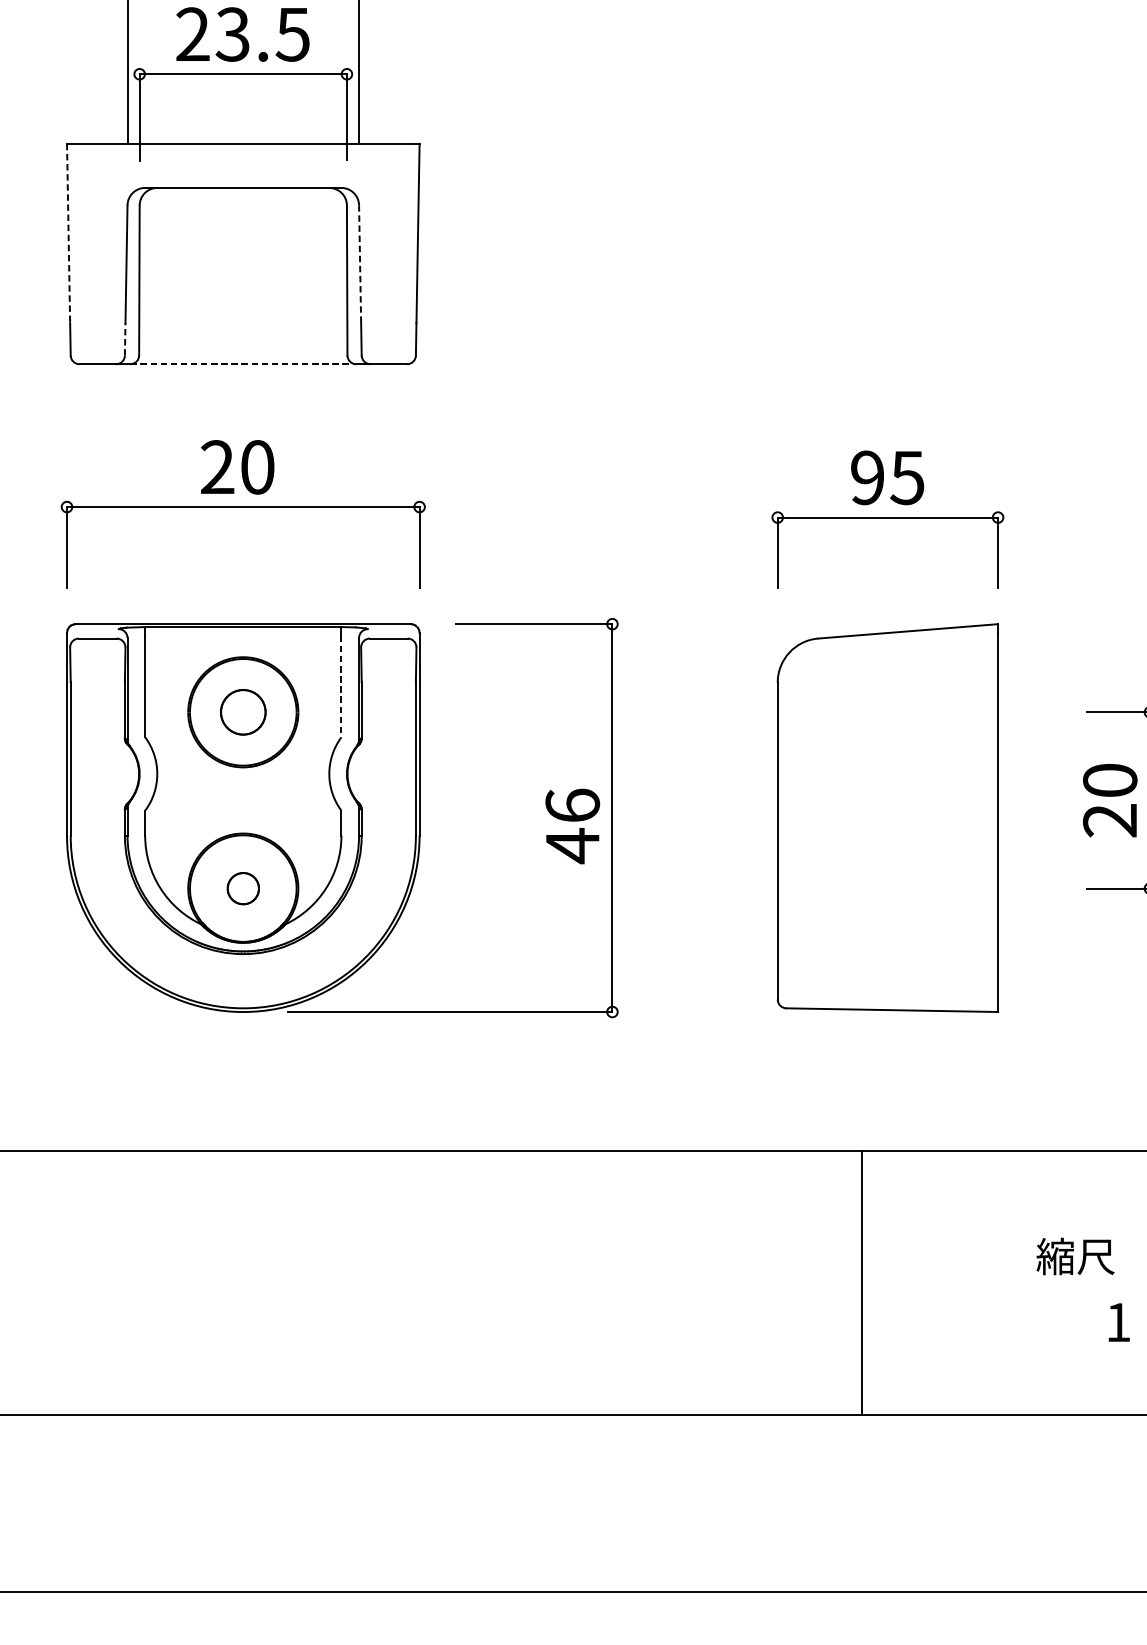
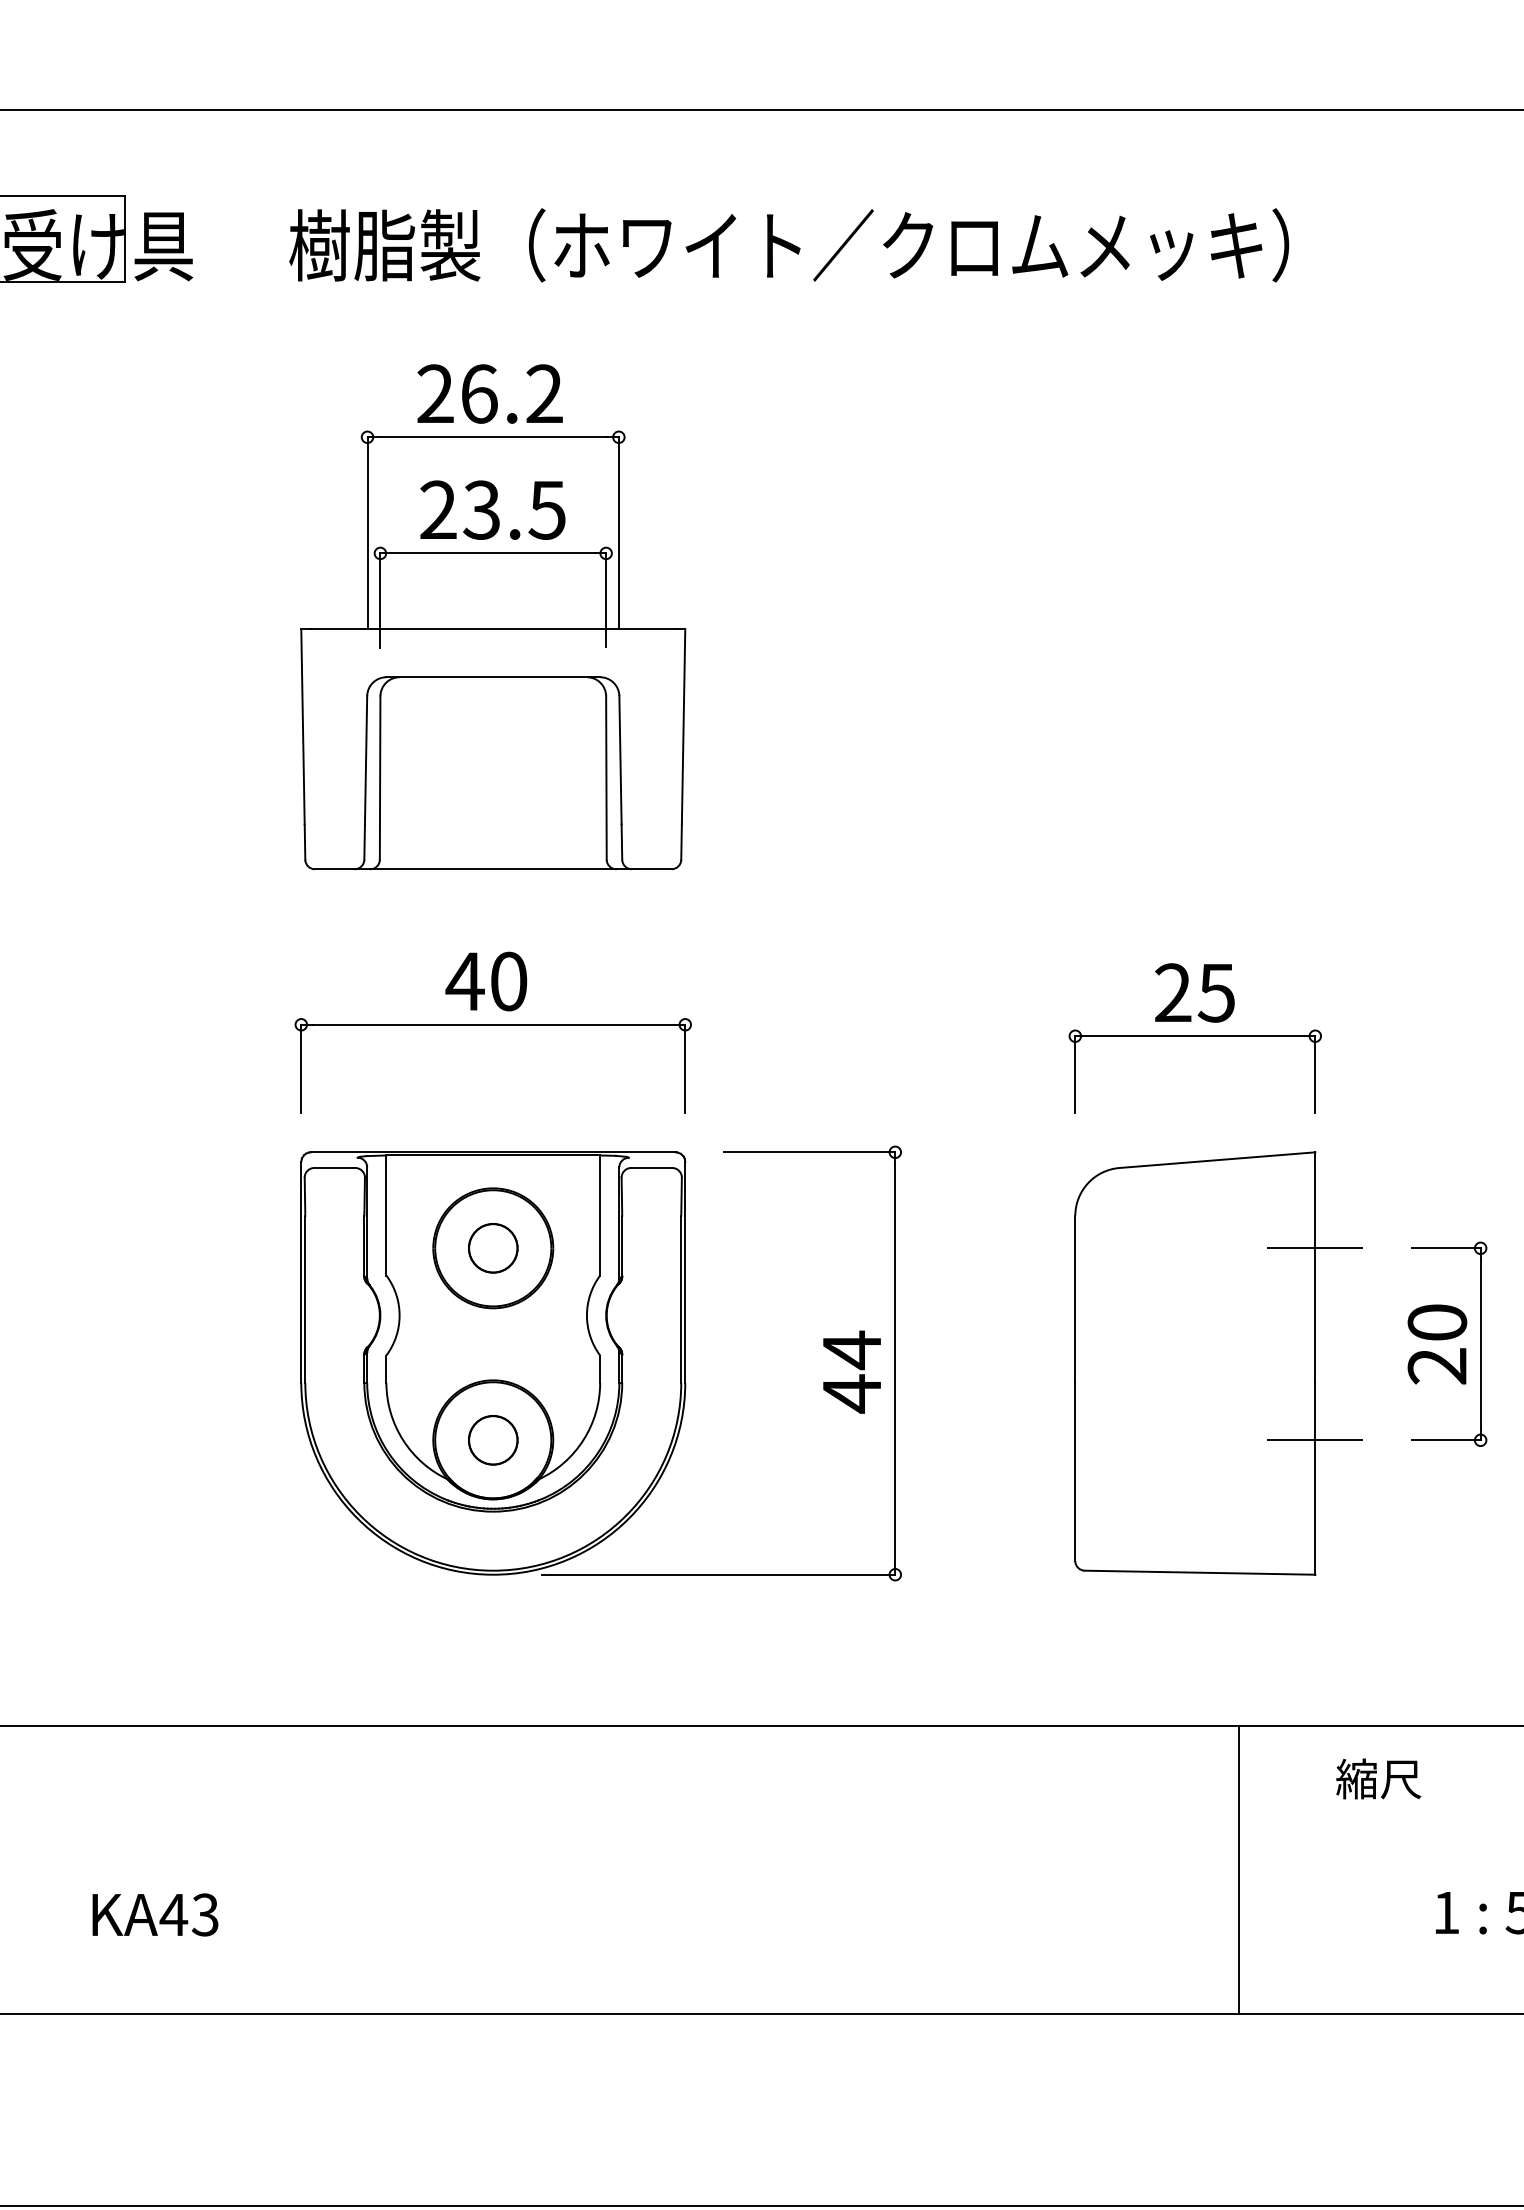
line: (69, 233) -> (303, 726), dashed -> solid
line: (360, 264) -> (620, 760), dashed -> solid
line: (125, 339) -> (364, 842), dashed -> solid
line: (243, 364) -> (493, 869), dashed -> solid
text: (216, 466) -> (464, 980), 20 -> 40
text: (867, 477) -> (1173, 992), 95 -> 25
line: (341, 686) -> (600, 1220), dashed -> solid
line: (998, 712) -> (1315, 1248), added
text: (572, 806) -> (851, 1350), 46 -> 44
part: (243, 888) -> (493, 1440), size x1.43
line: (998, 888) -> (1315, 1440), added
text: (1075, 1256) -> (1378, 1778), moved
line: (861, 1282) -> (1238, 1869), moved

